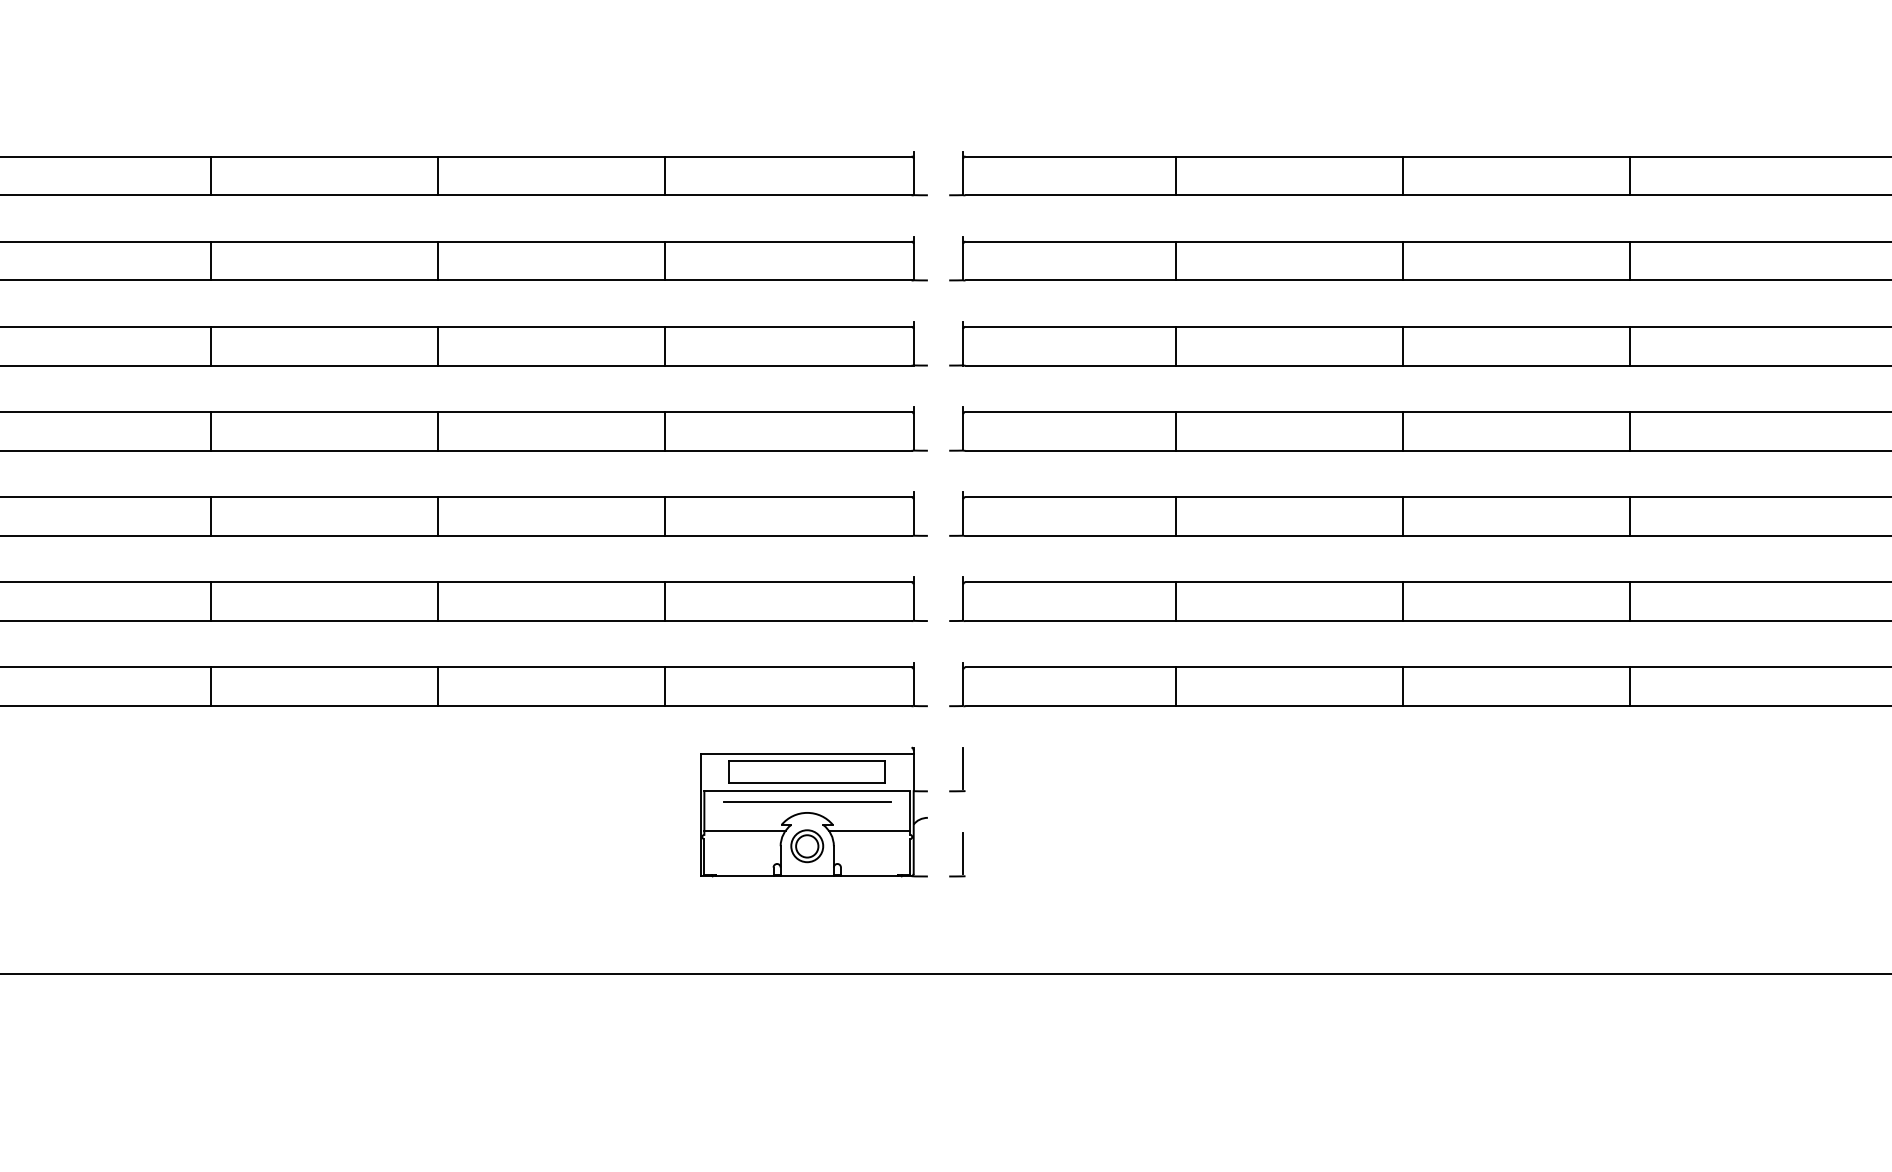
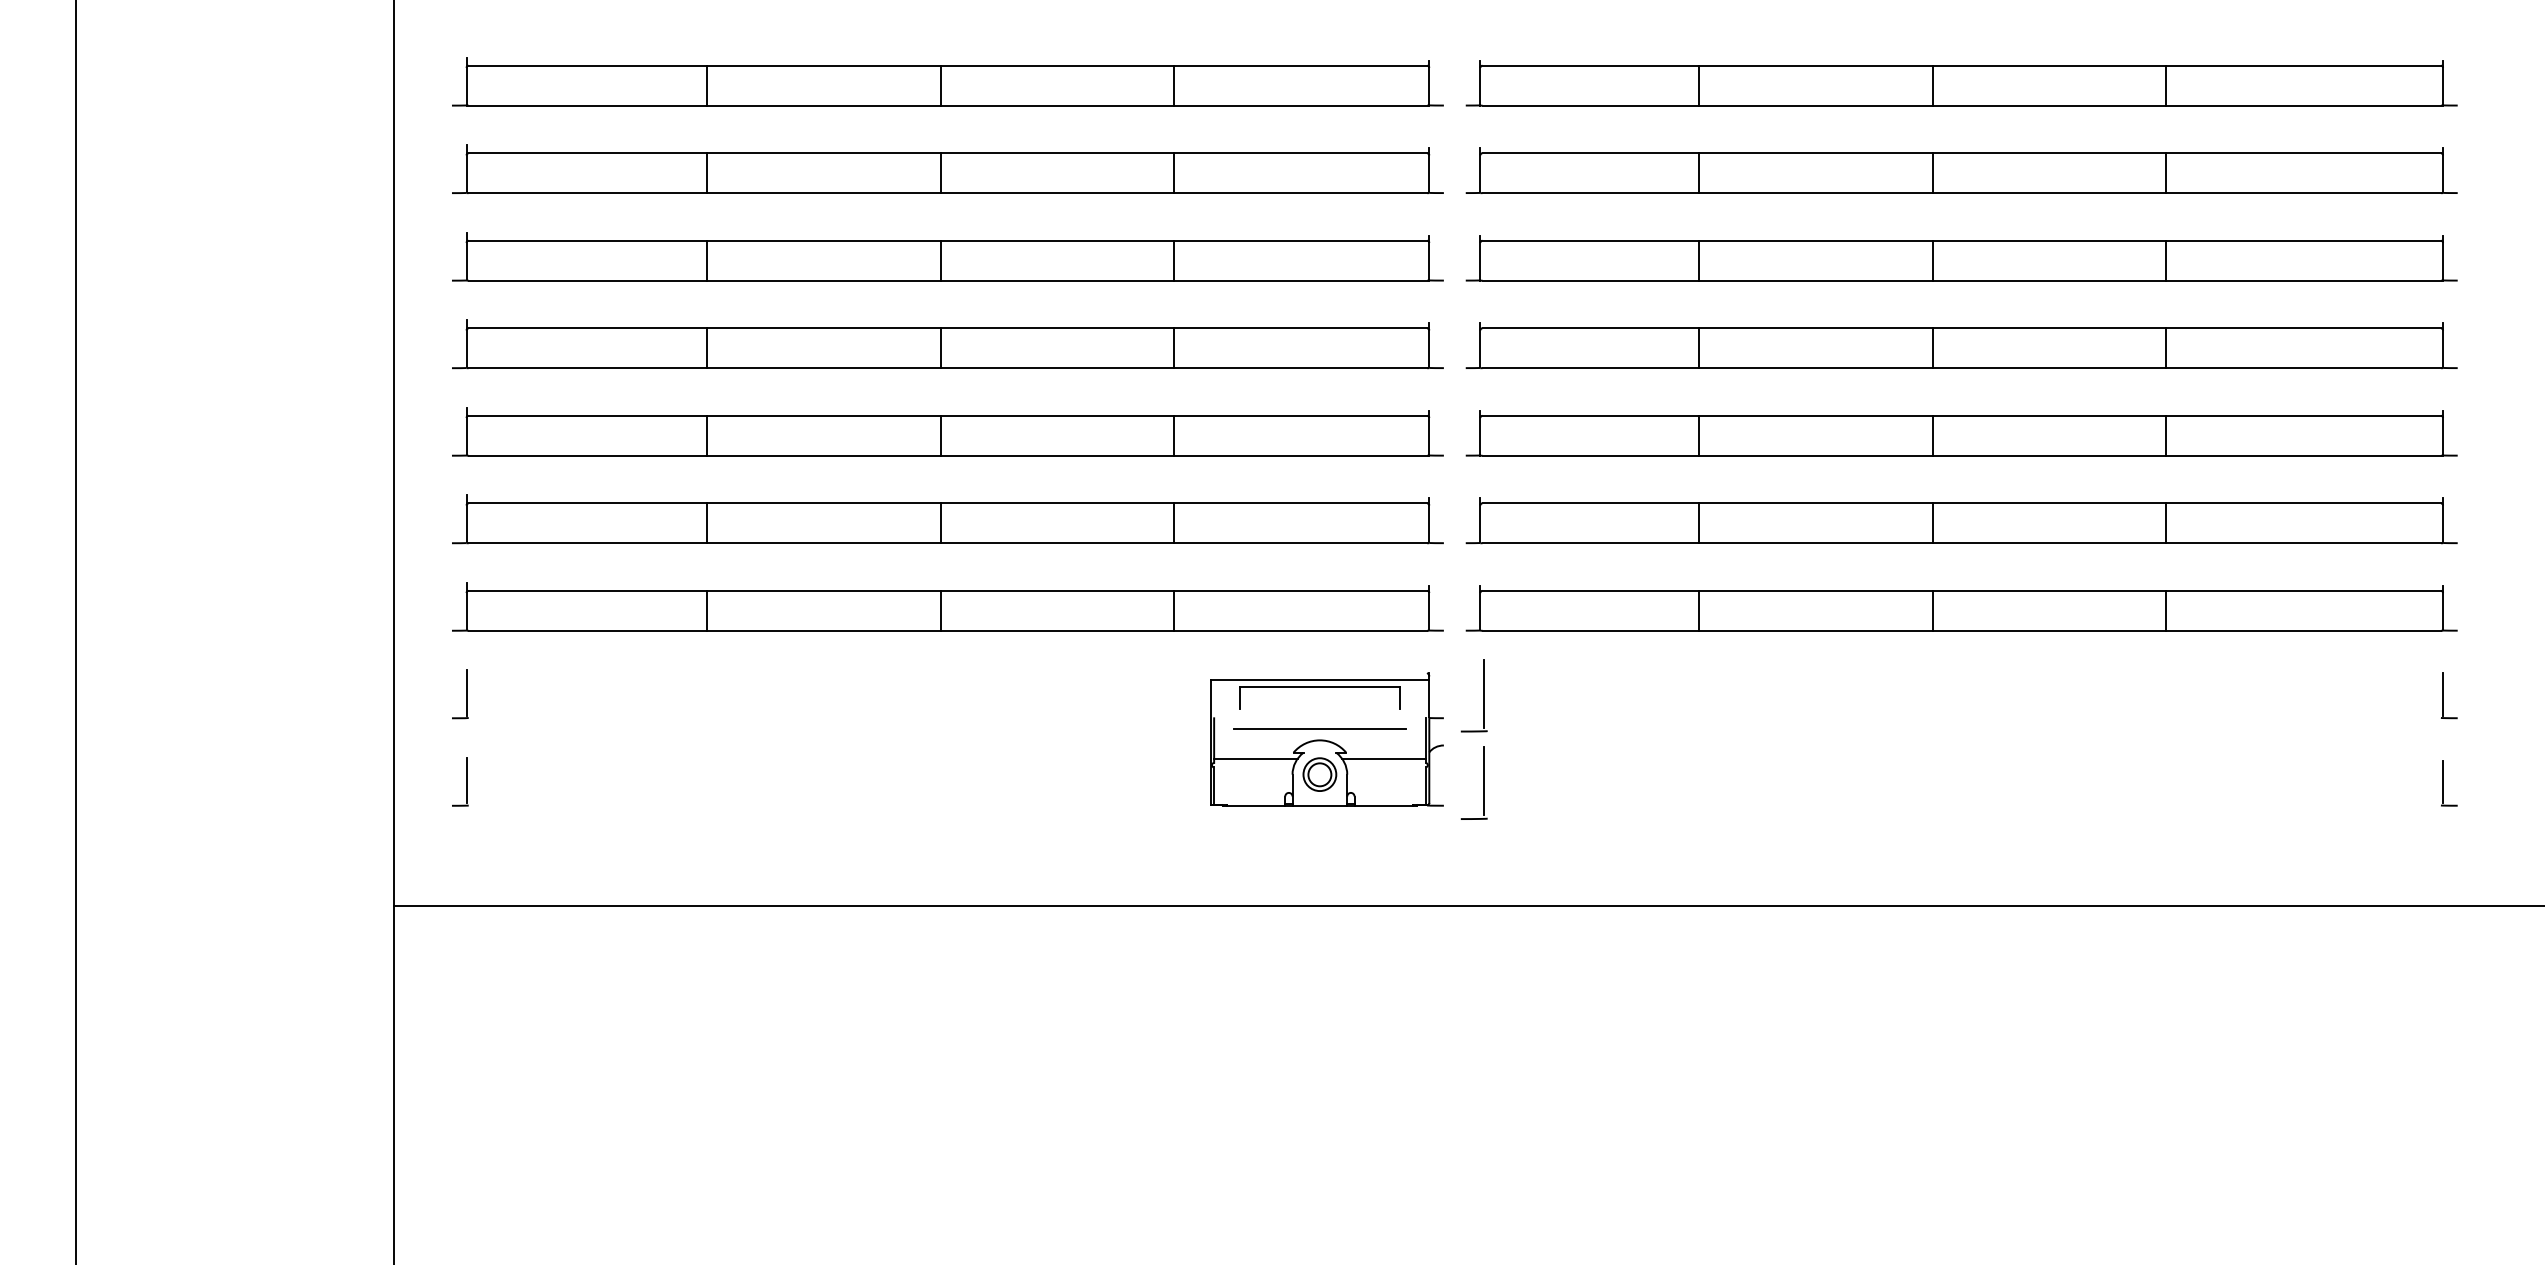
part: (956, 769) -> (1473, 695), size x1.6
line: (806, 782) -> (1319, 709), removed
line: (806, 791) -> (1319, 718), removed
part: (956, 854) -> (1473, 783), size x1.6

